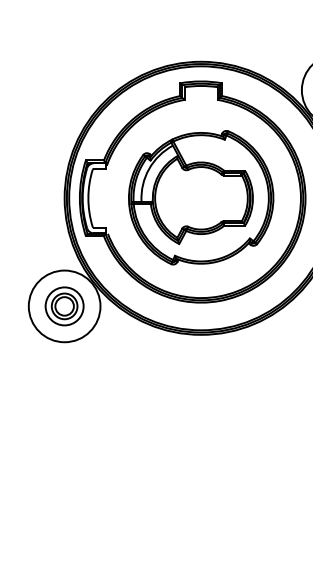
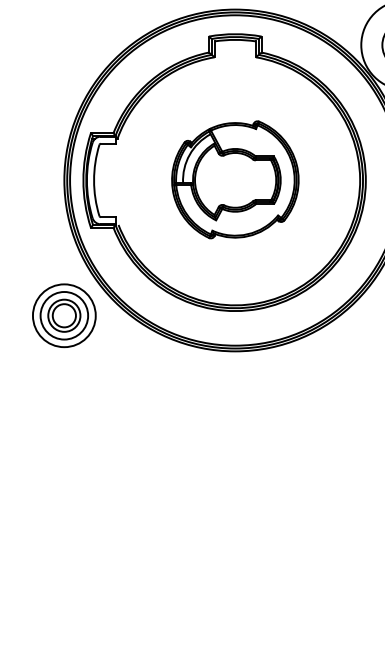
part: (201, 197) -> (235, 179), size x0.7
circle: (64, 306) -> (64, 315), size x0.7

